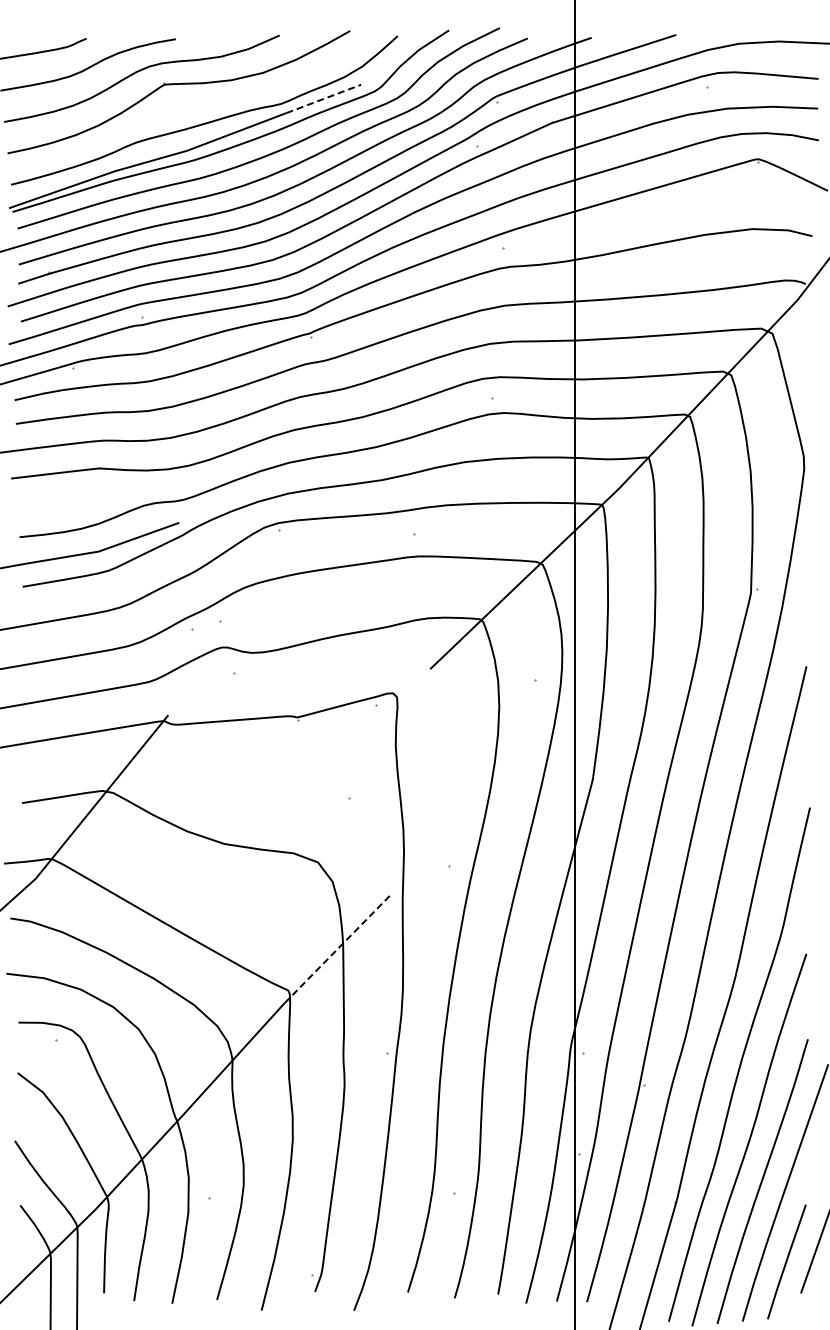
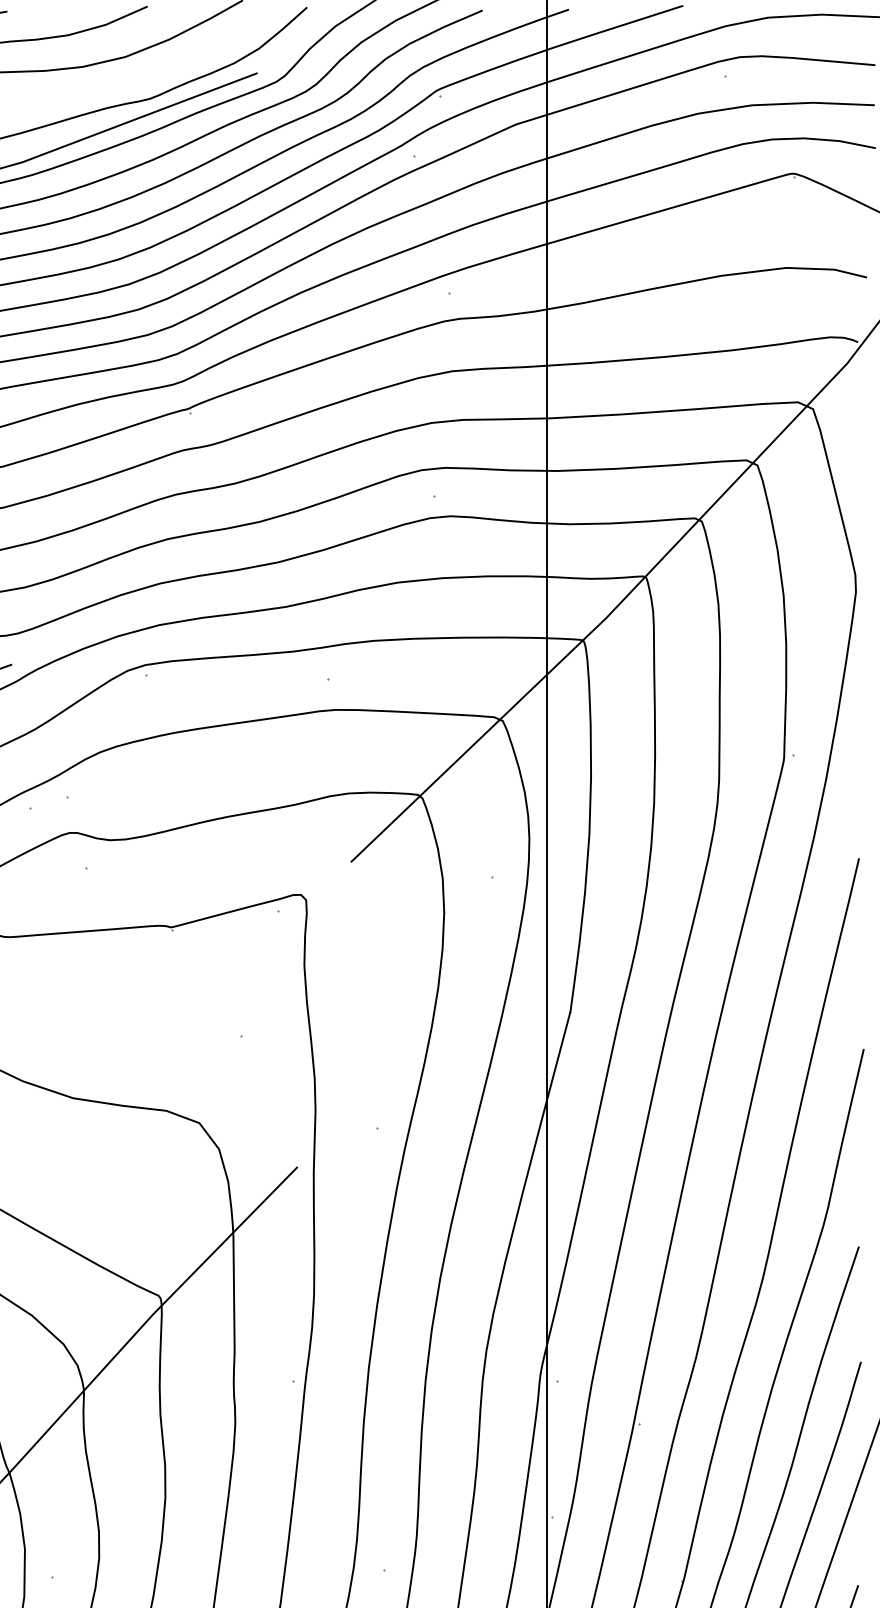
line: (323, 98) -> (206, 91), dashed -> solid
line: (337, 948) -> (225, 1239), dashed -> solid

